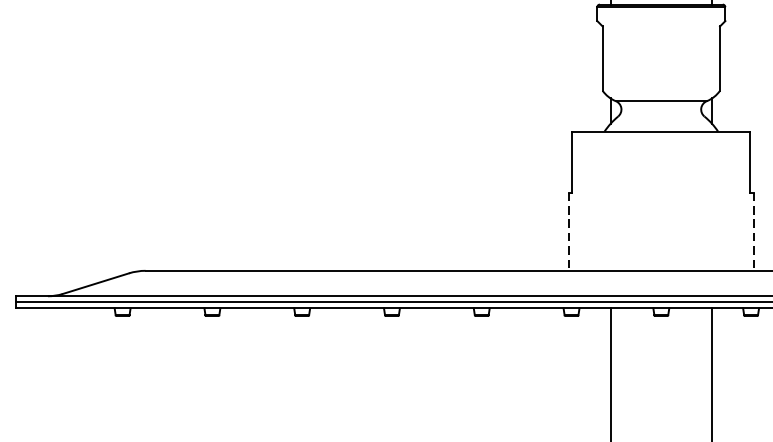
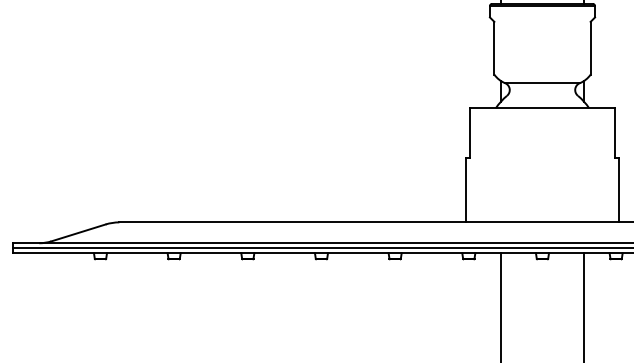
line: (568, 231) -> (466, 190), dashed -> solid
line: (753, 231) -> (618, 190), dashed -> solid

